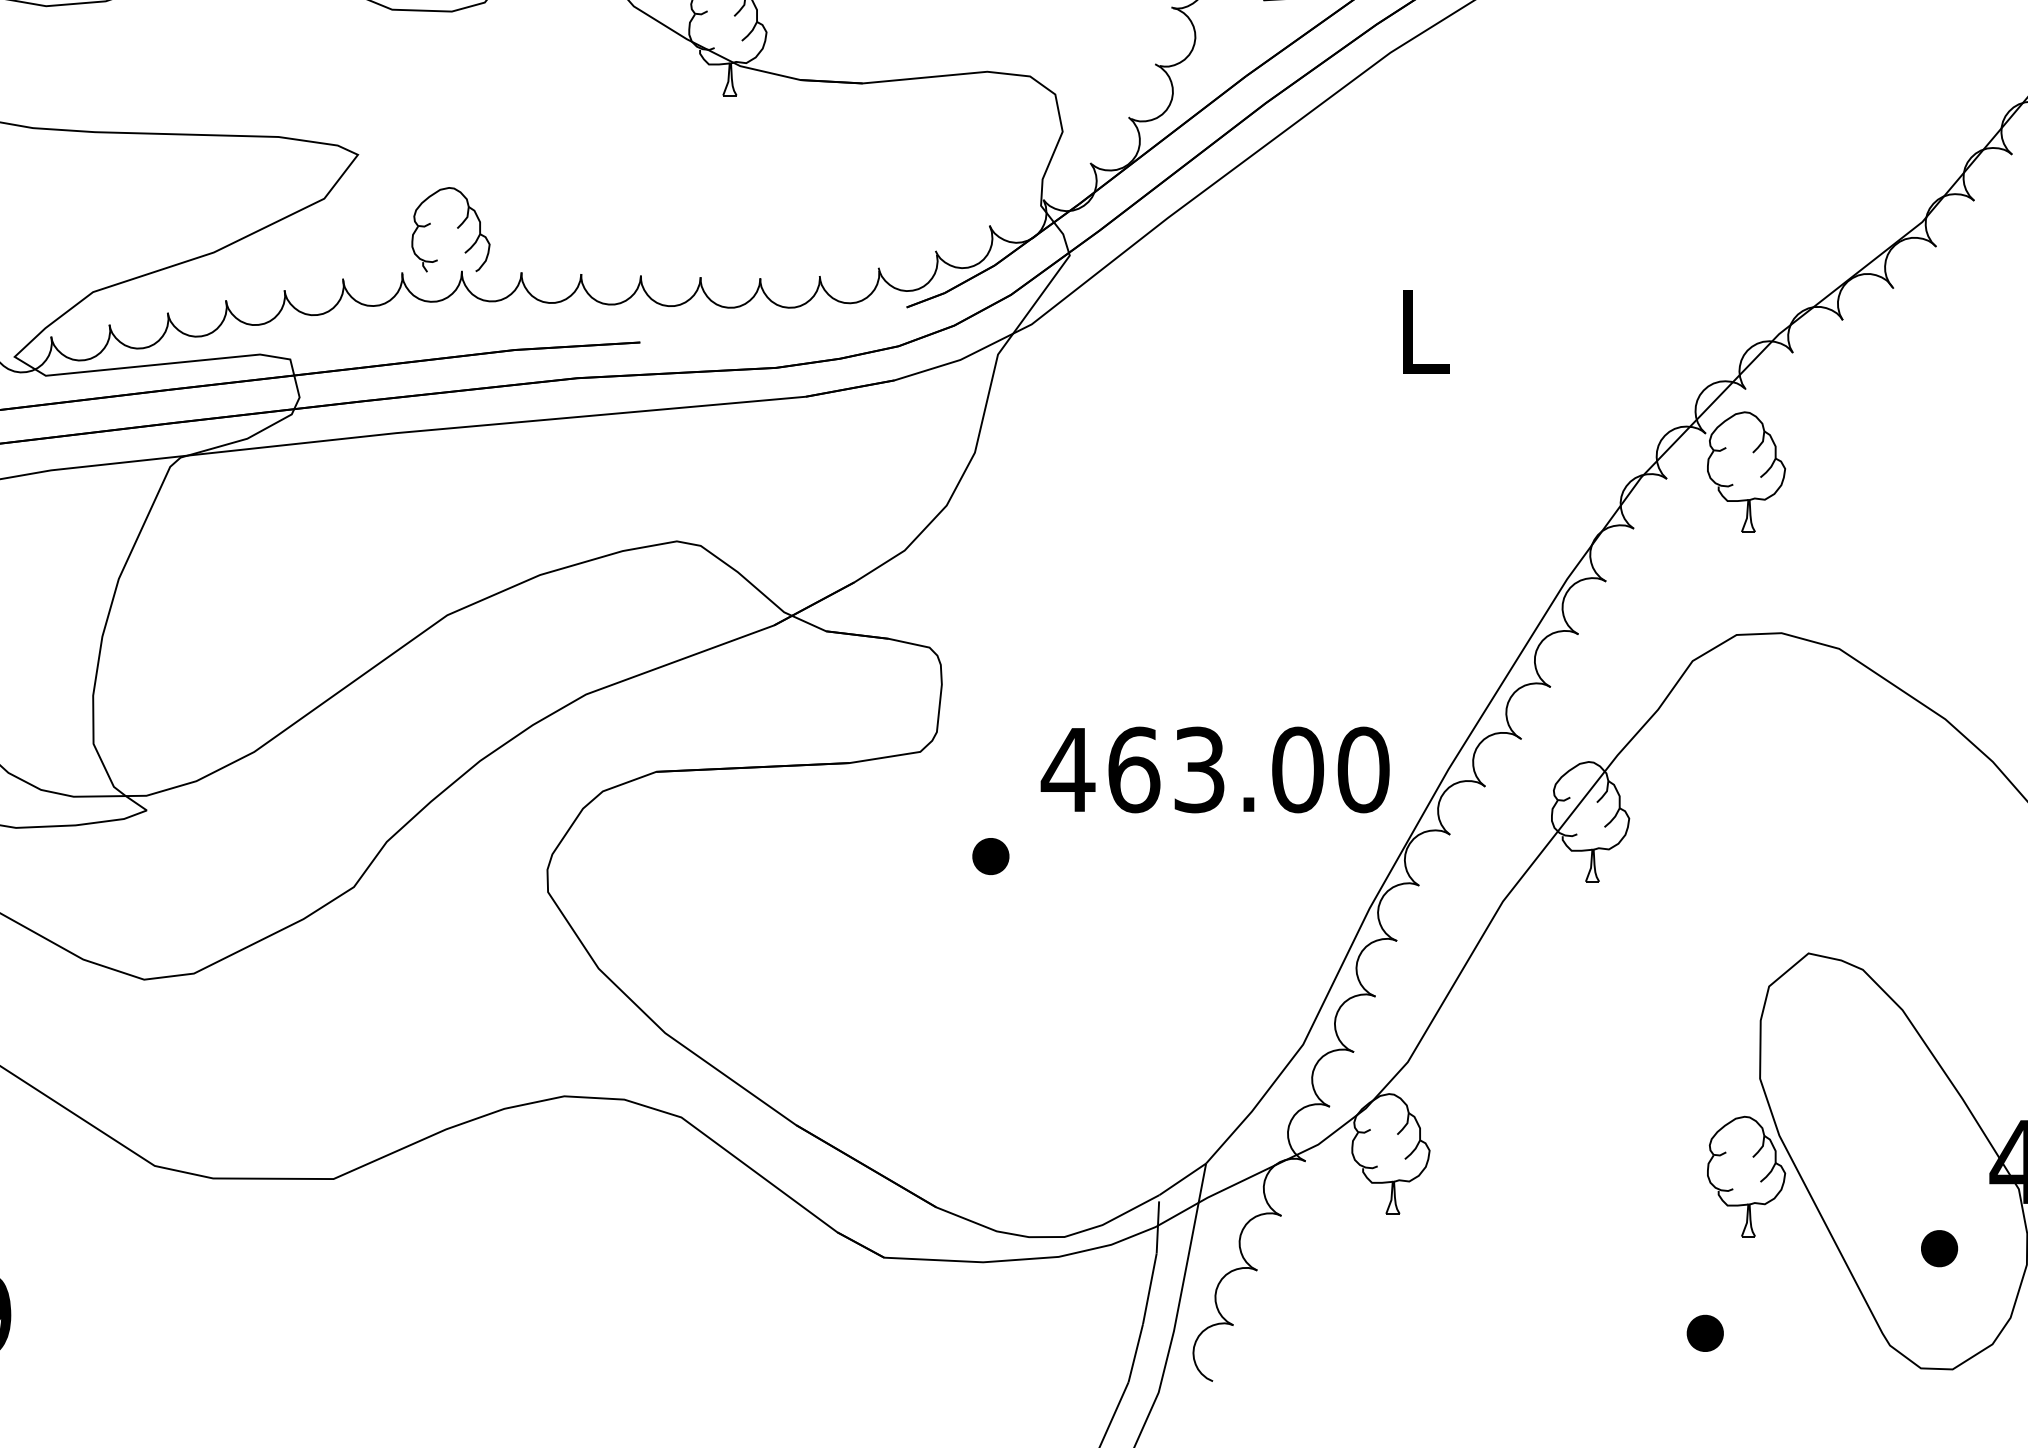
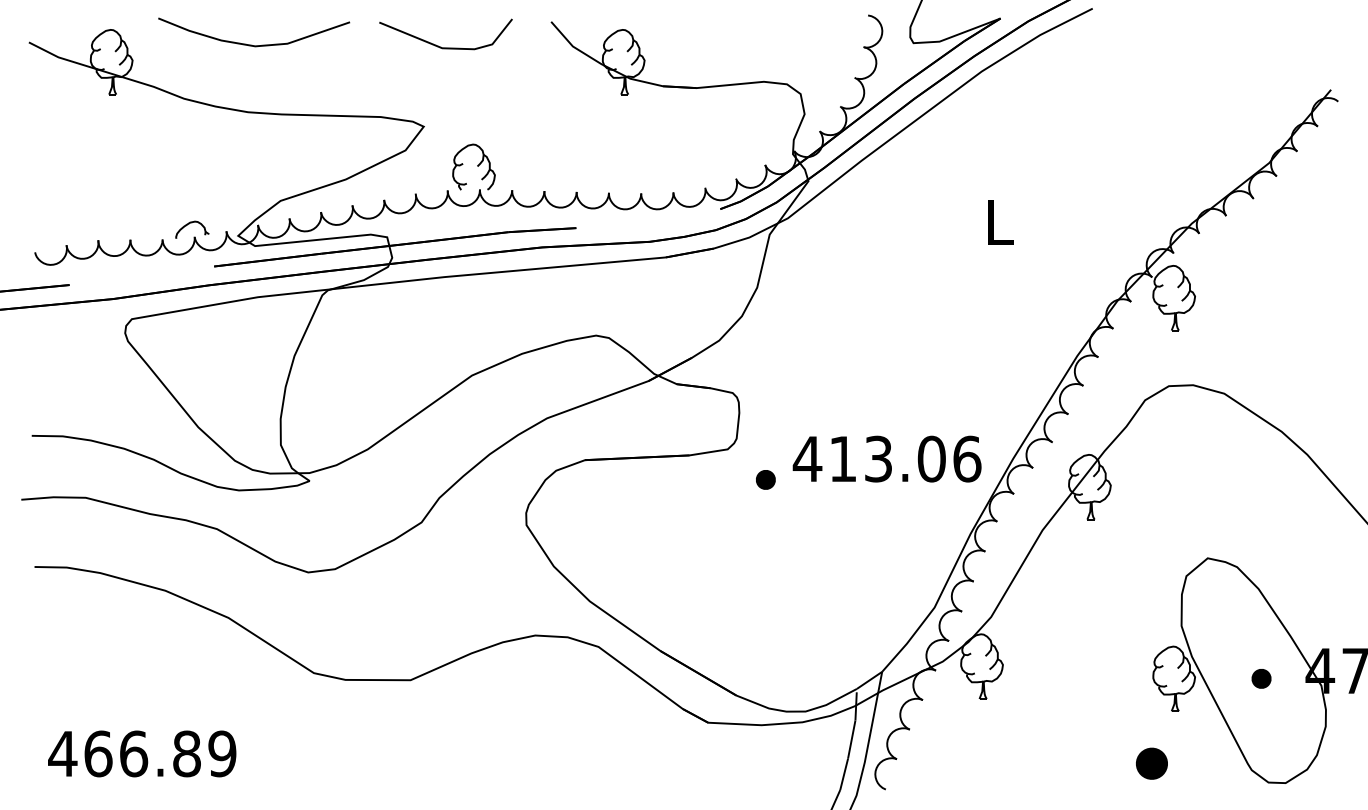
text: (1249, 768) -> (905, 458), 463.00 -> 413.06
part: (990, 855) -> (765, 479), moved
part: (1939, 1248) -> (1261, 678), moved
part: (1704, 1333) -> (1151, 763), size x1.6

